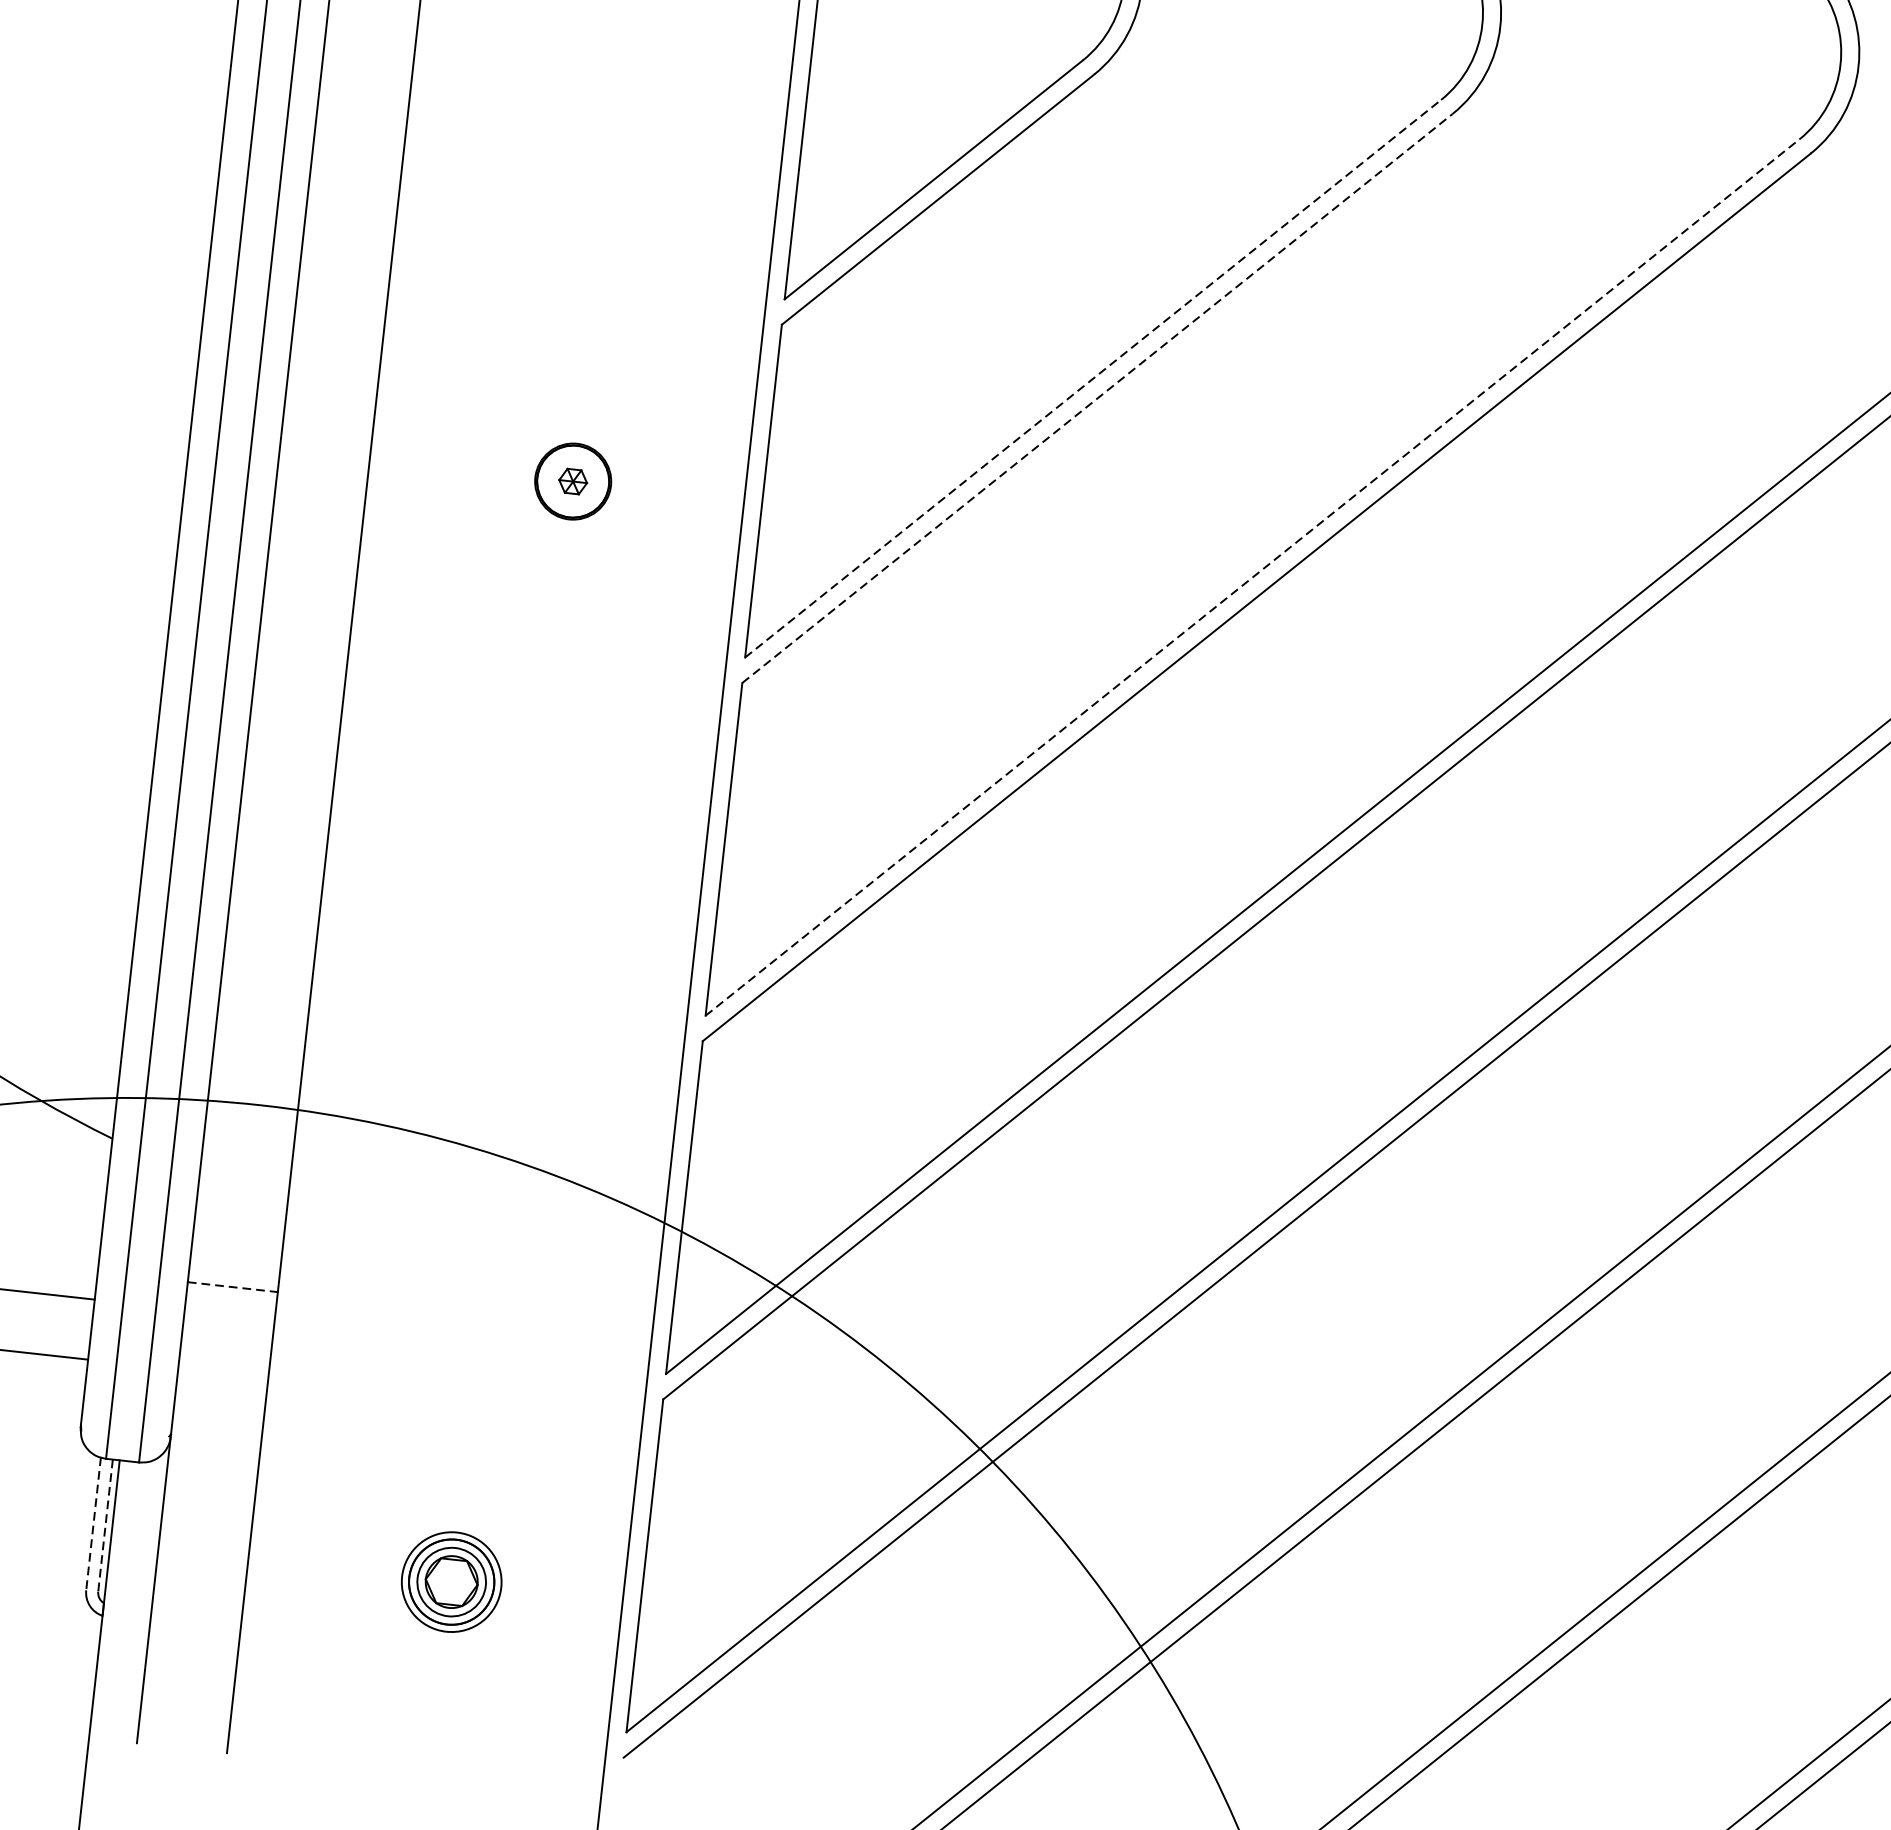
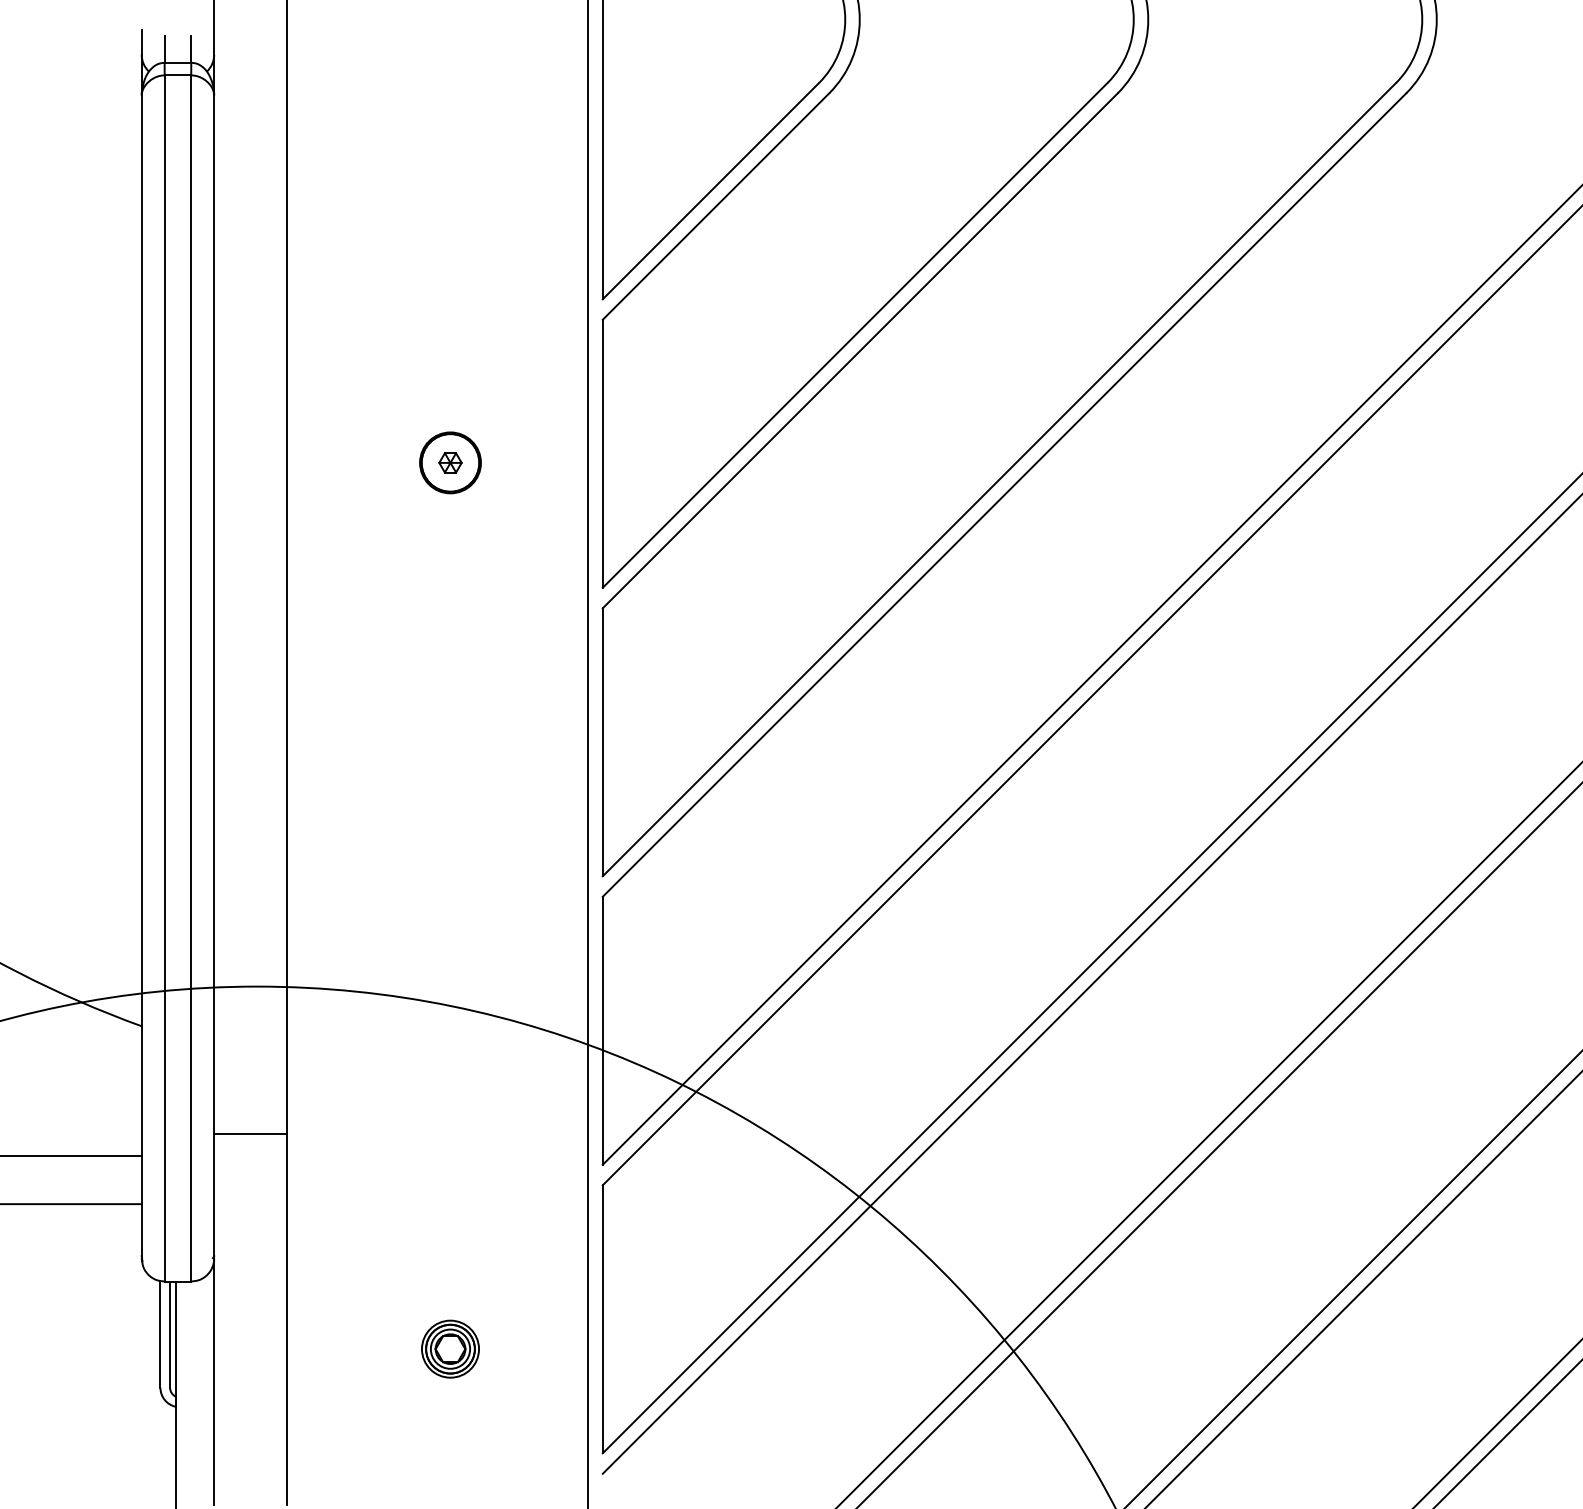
line: (1093, 378) -> (855, 335), dashed -> solid
line: (1097, 398) -> (860, 350), dashed -> solid
line: (1252, 577) -> (999, 479), dashed -> solid
line: (232, 1286) -> (250, 1133), dashed -> solid
line: (93, 1524) -> (160, 1334), dashed -> solid
line: (105, 1526) -> (170, 1335), dashed -> solid
part: (451, 1581) -> (450, 1348), size x0.71

